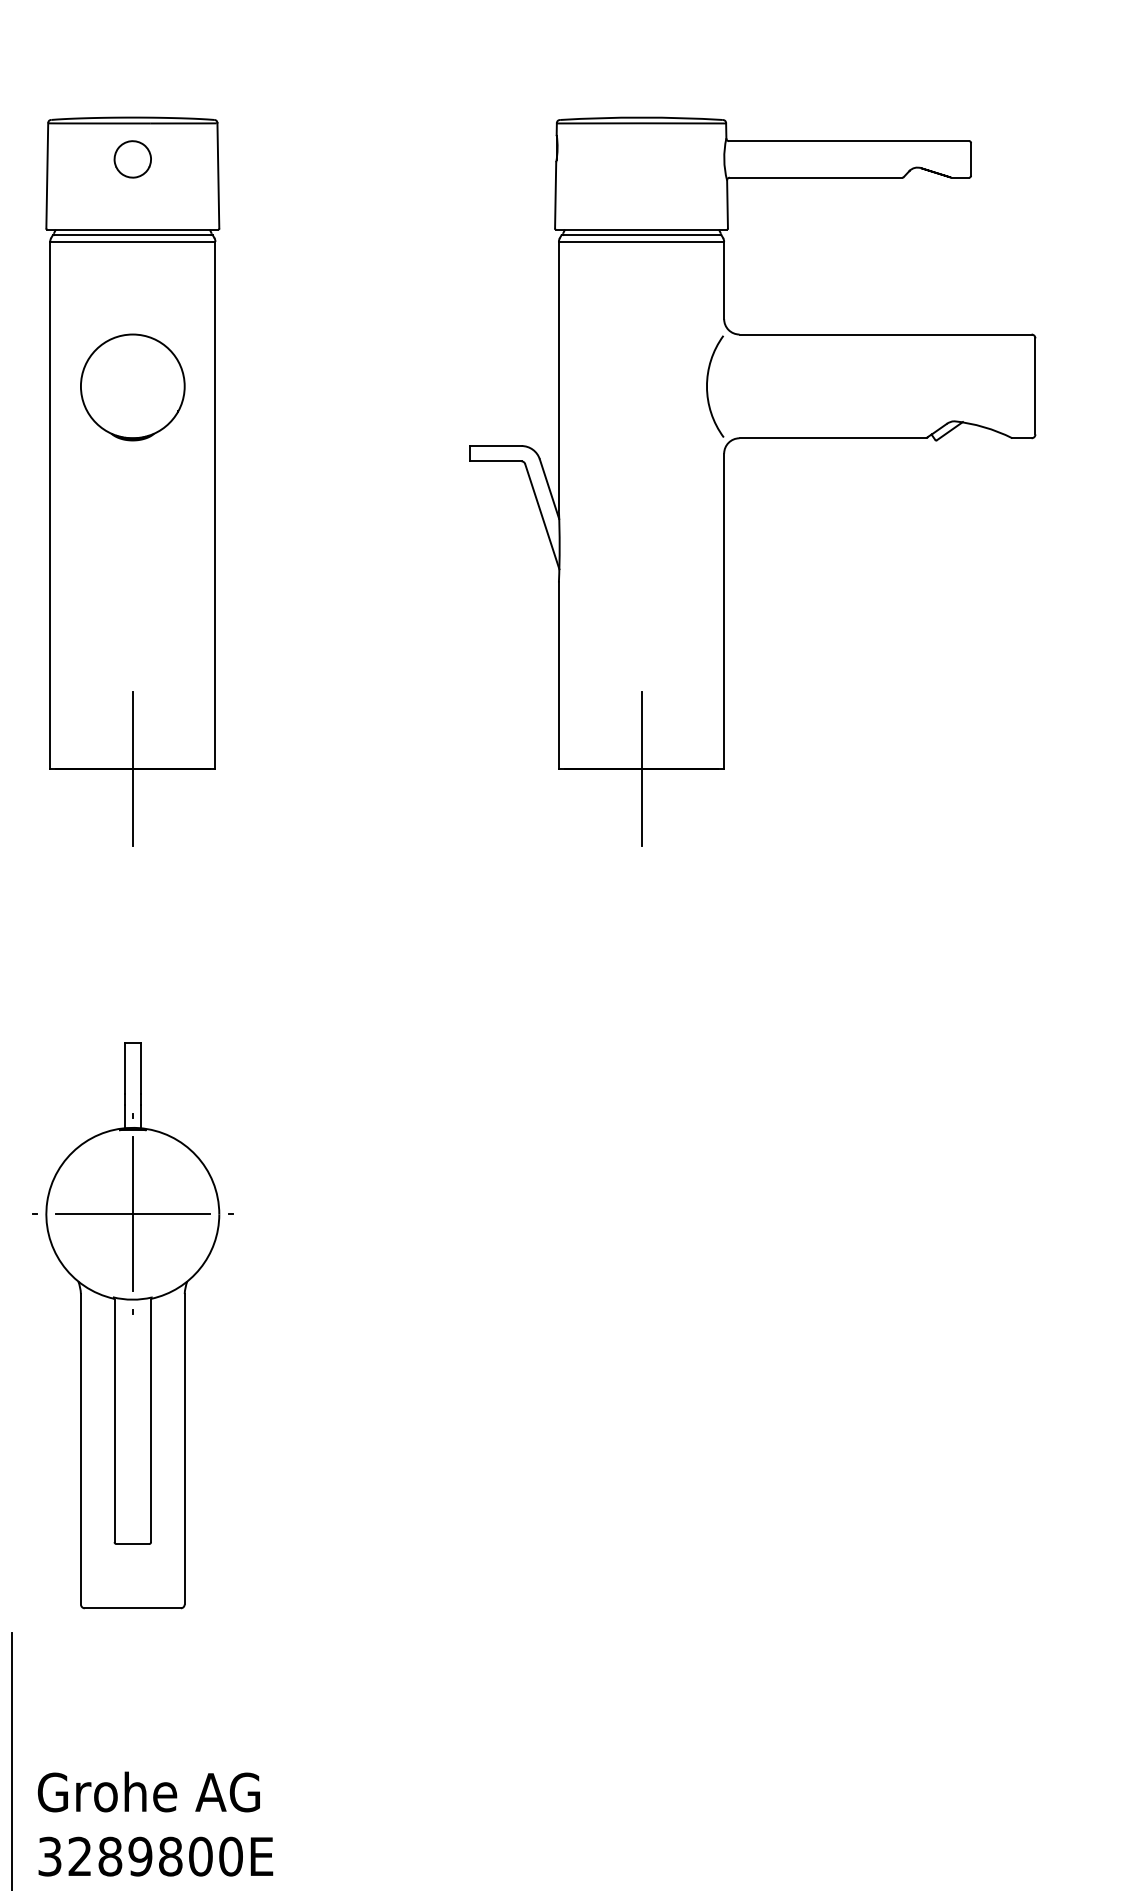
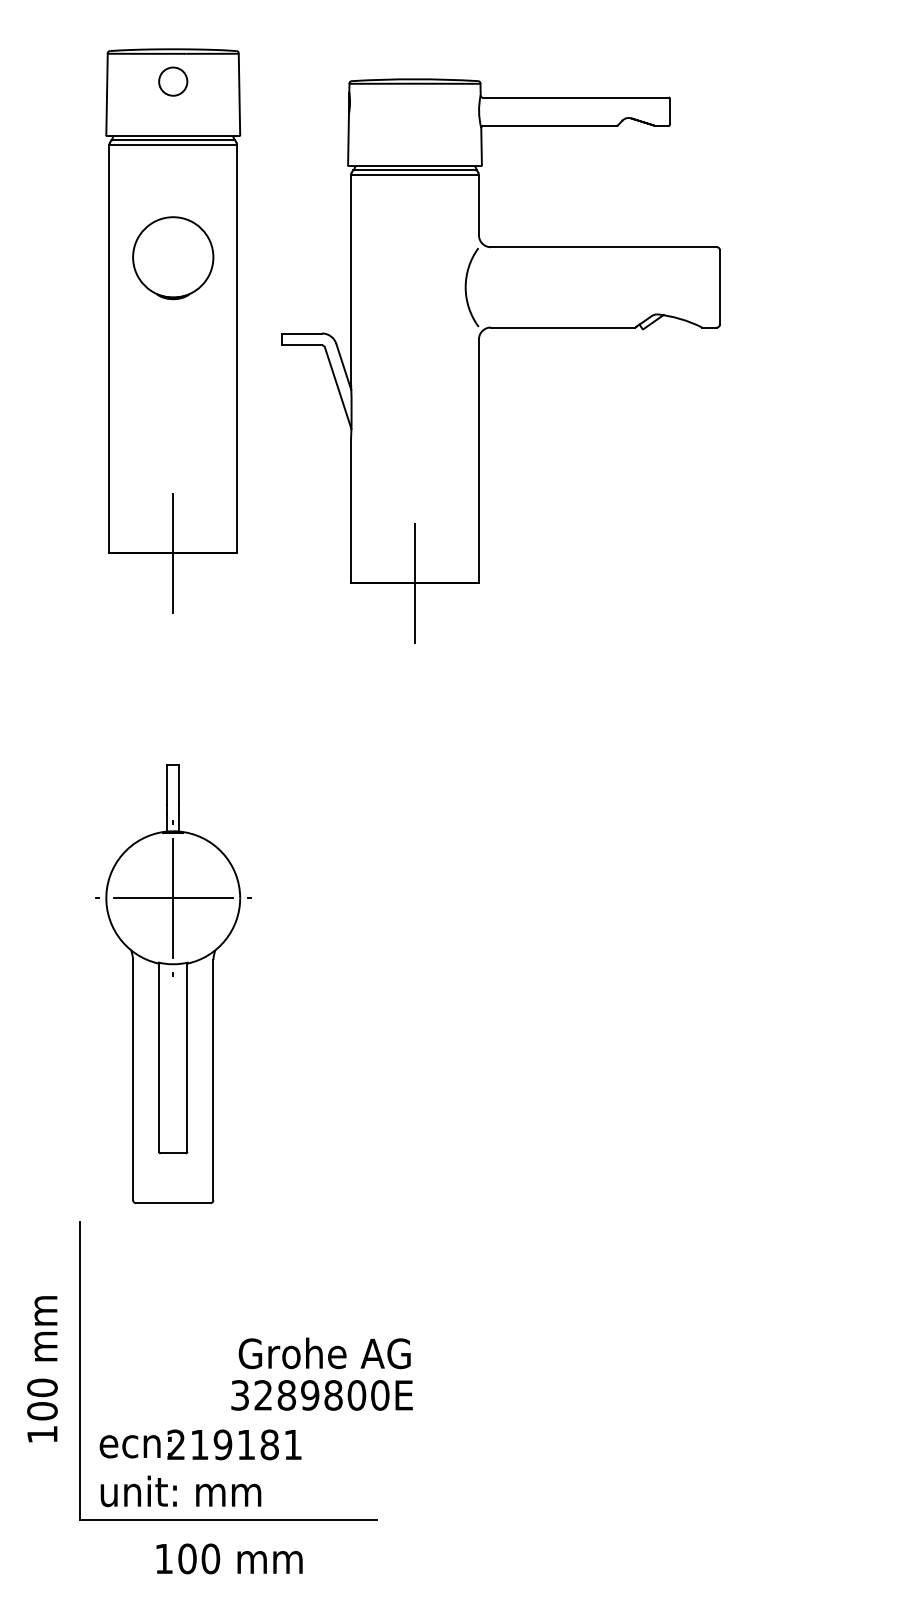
part: (724, 480) -> (479, 360), moved
text: (148, 1792) -> (324, 1353), moved
text: (155, 1856) -> (321, 1395), moved

